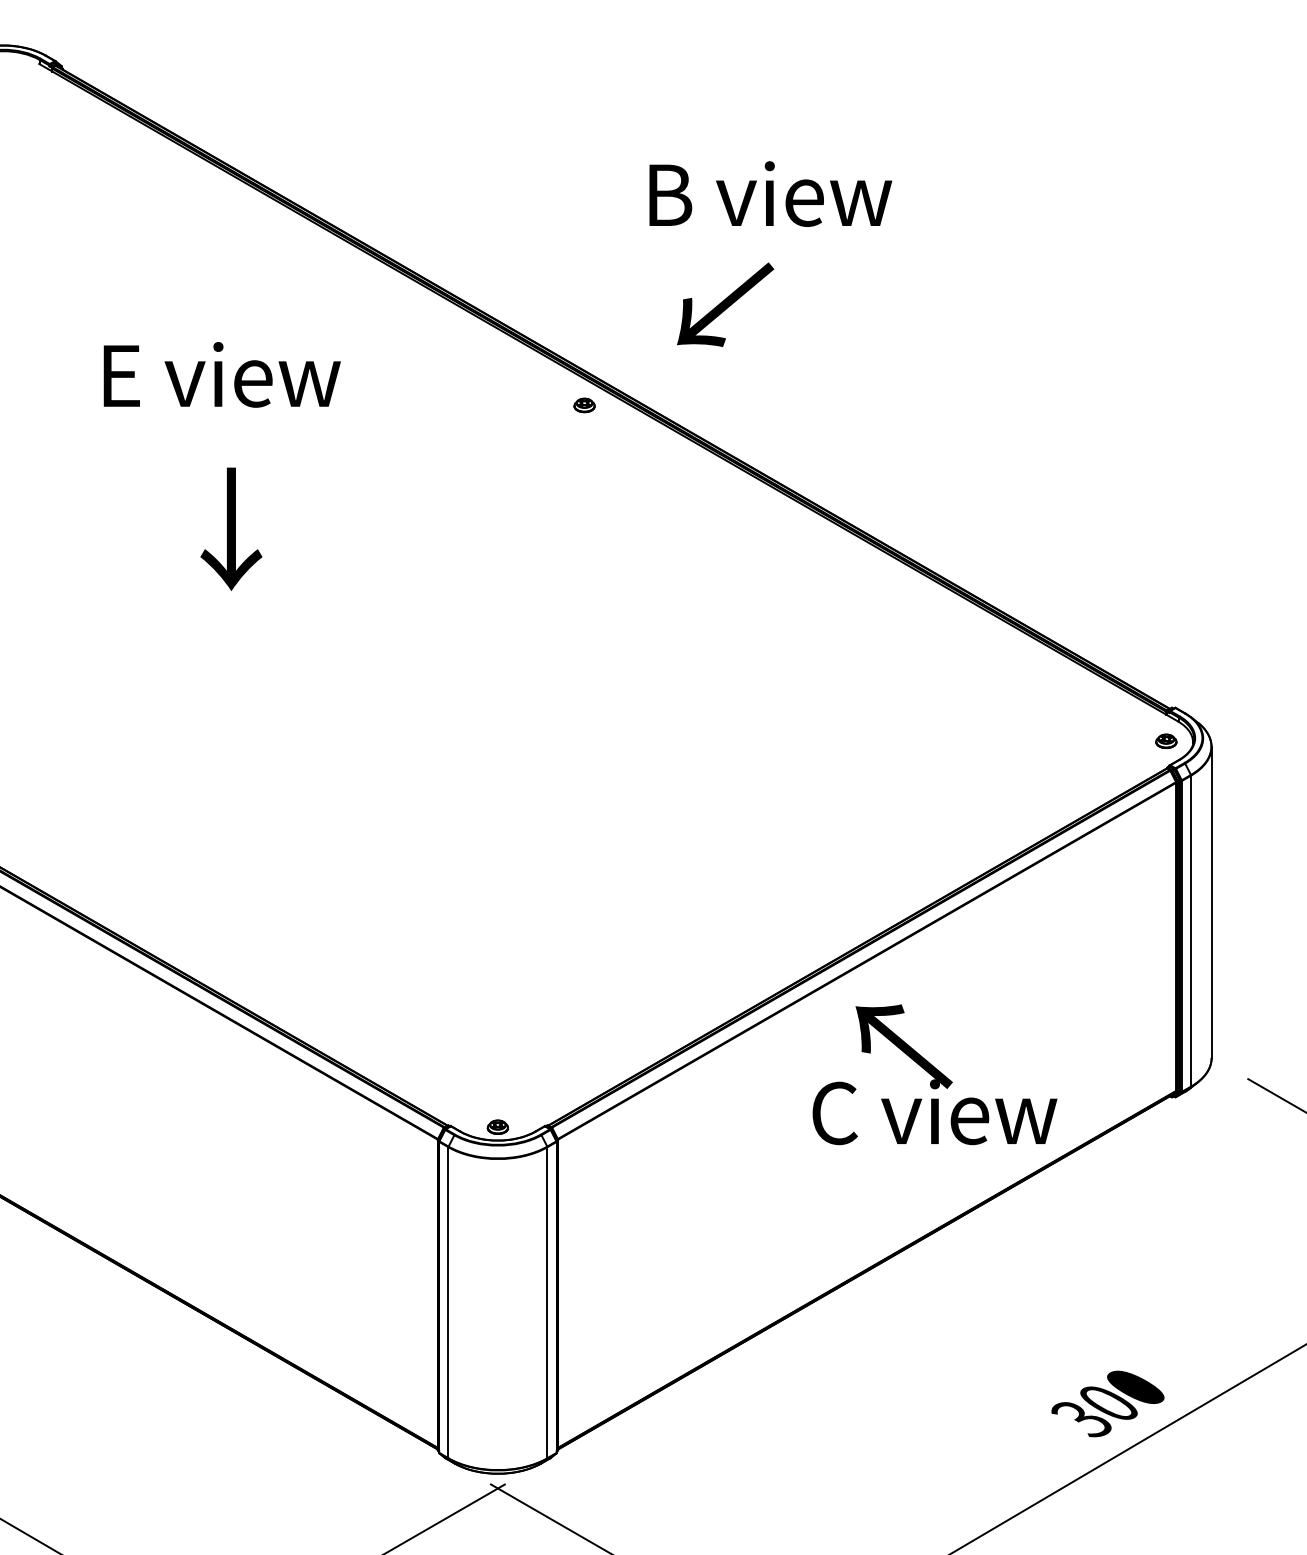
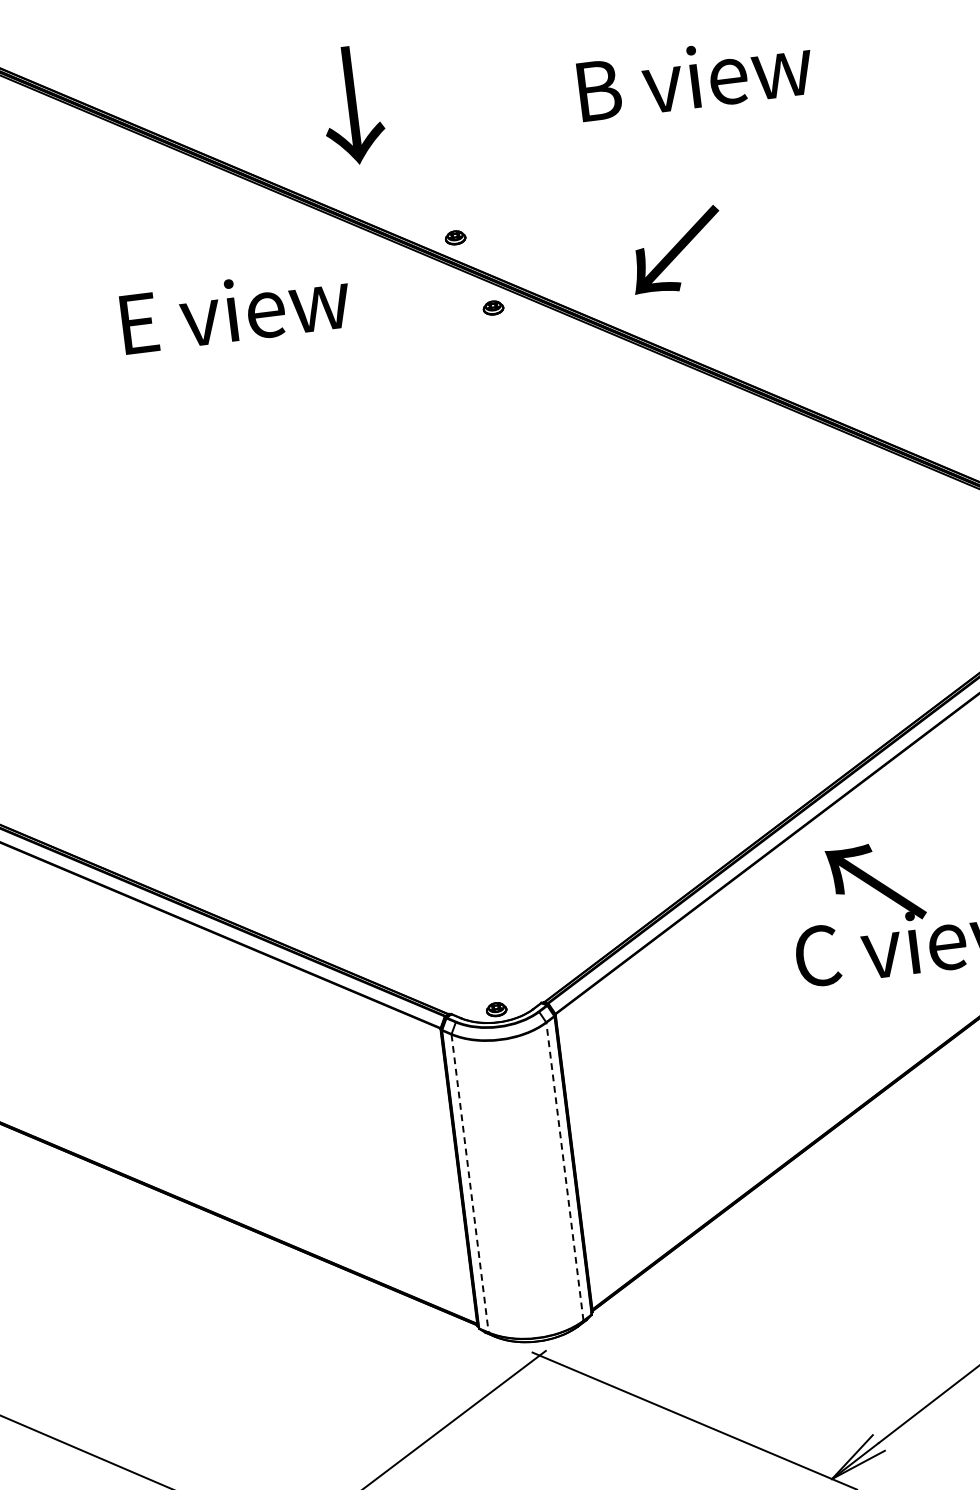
text: (770, 193) -> (695, 76), moved
text: (725, 304) -> (676, 250), moved
part: (554, 328) -> (455, 237), added
text: (221, 374) -> (234, 310), moved
text: (231, 528) -> (352, 104), moved
line: (547, 1302) -> (564, 1171), solid -> dashed
line: (448, 1303) -> (470, 1184), solid -> dashed

